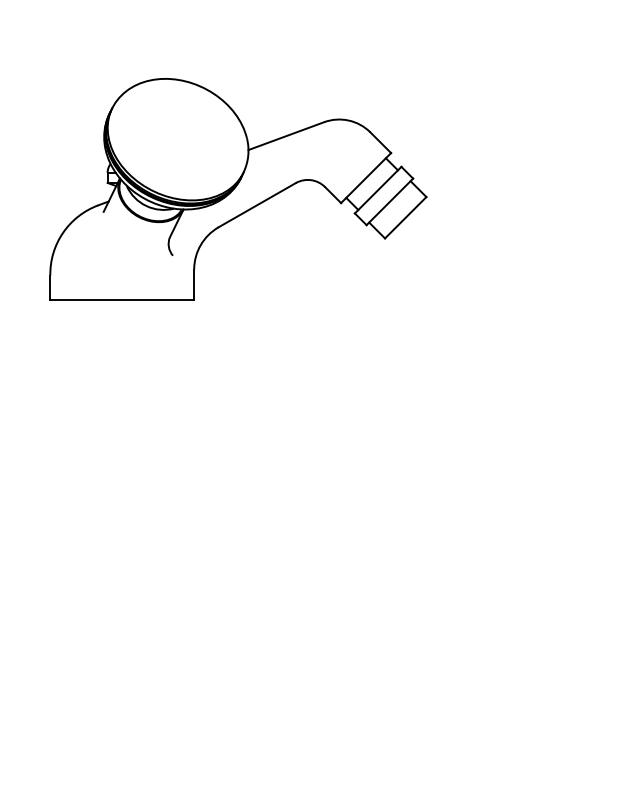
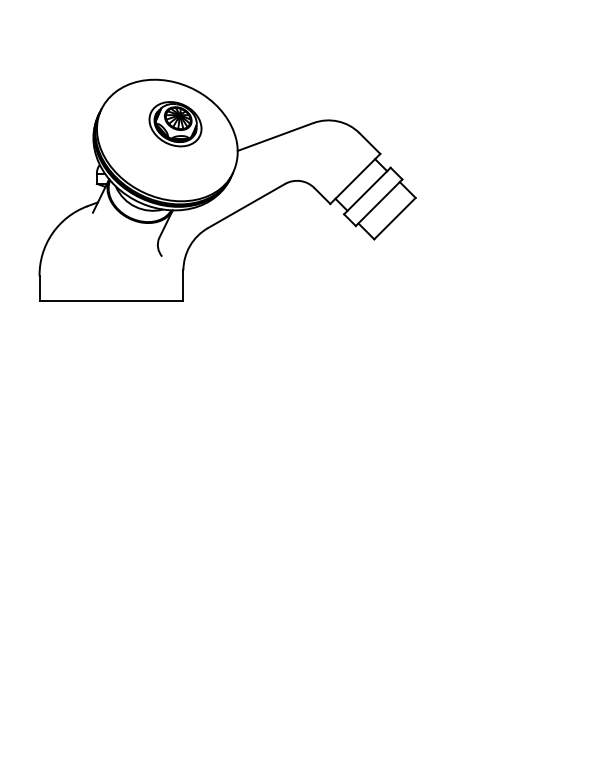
part: (186, 123) -> (175, 124), added

